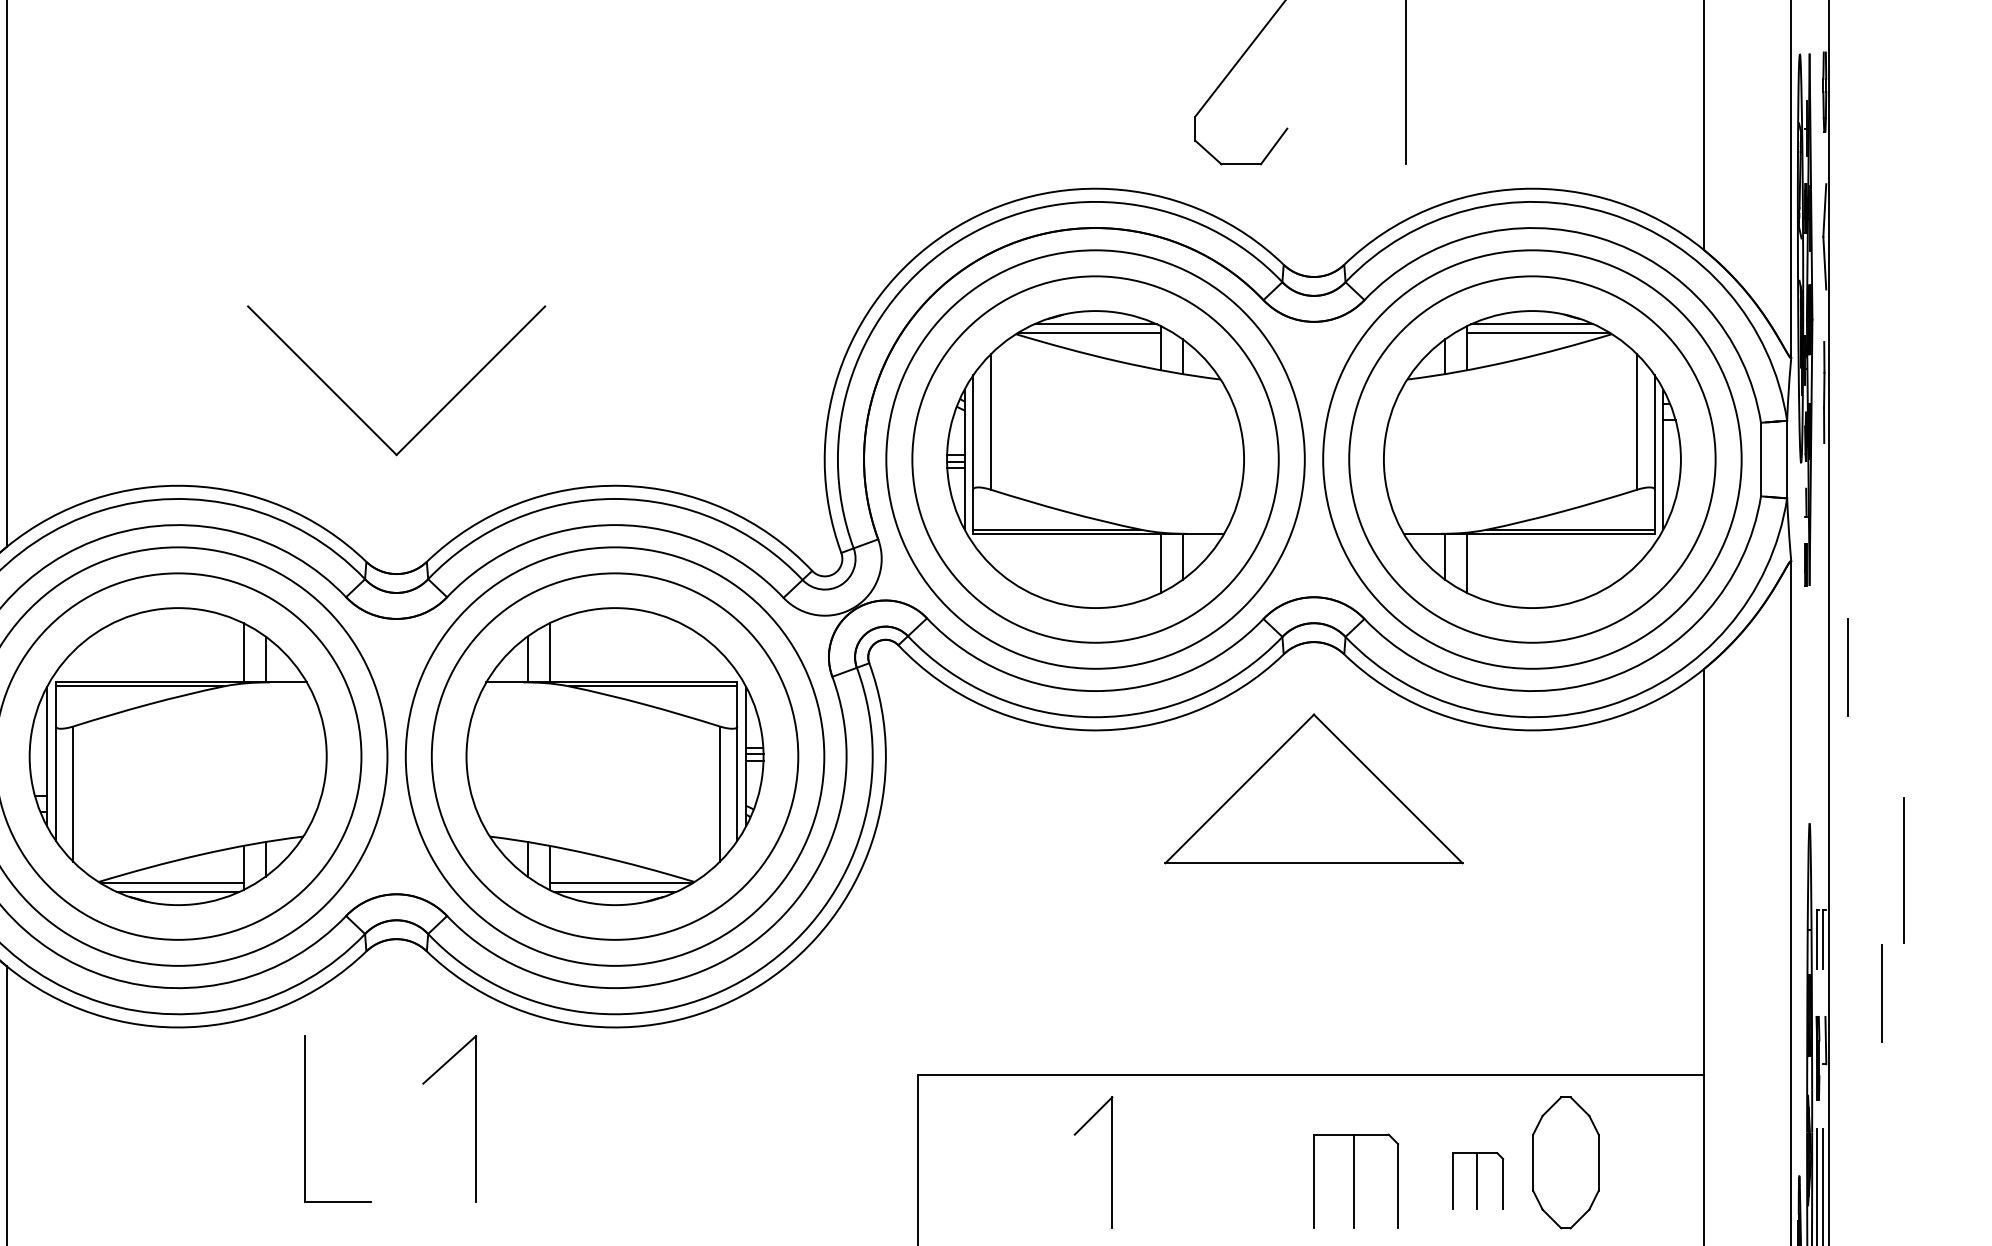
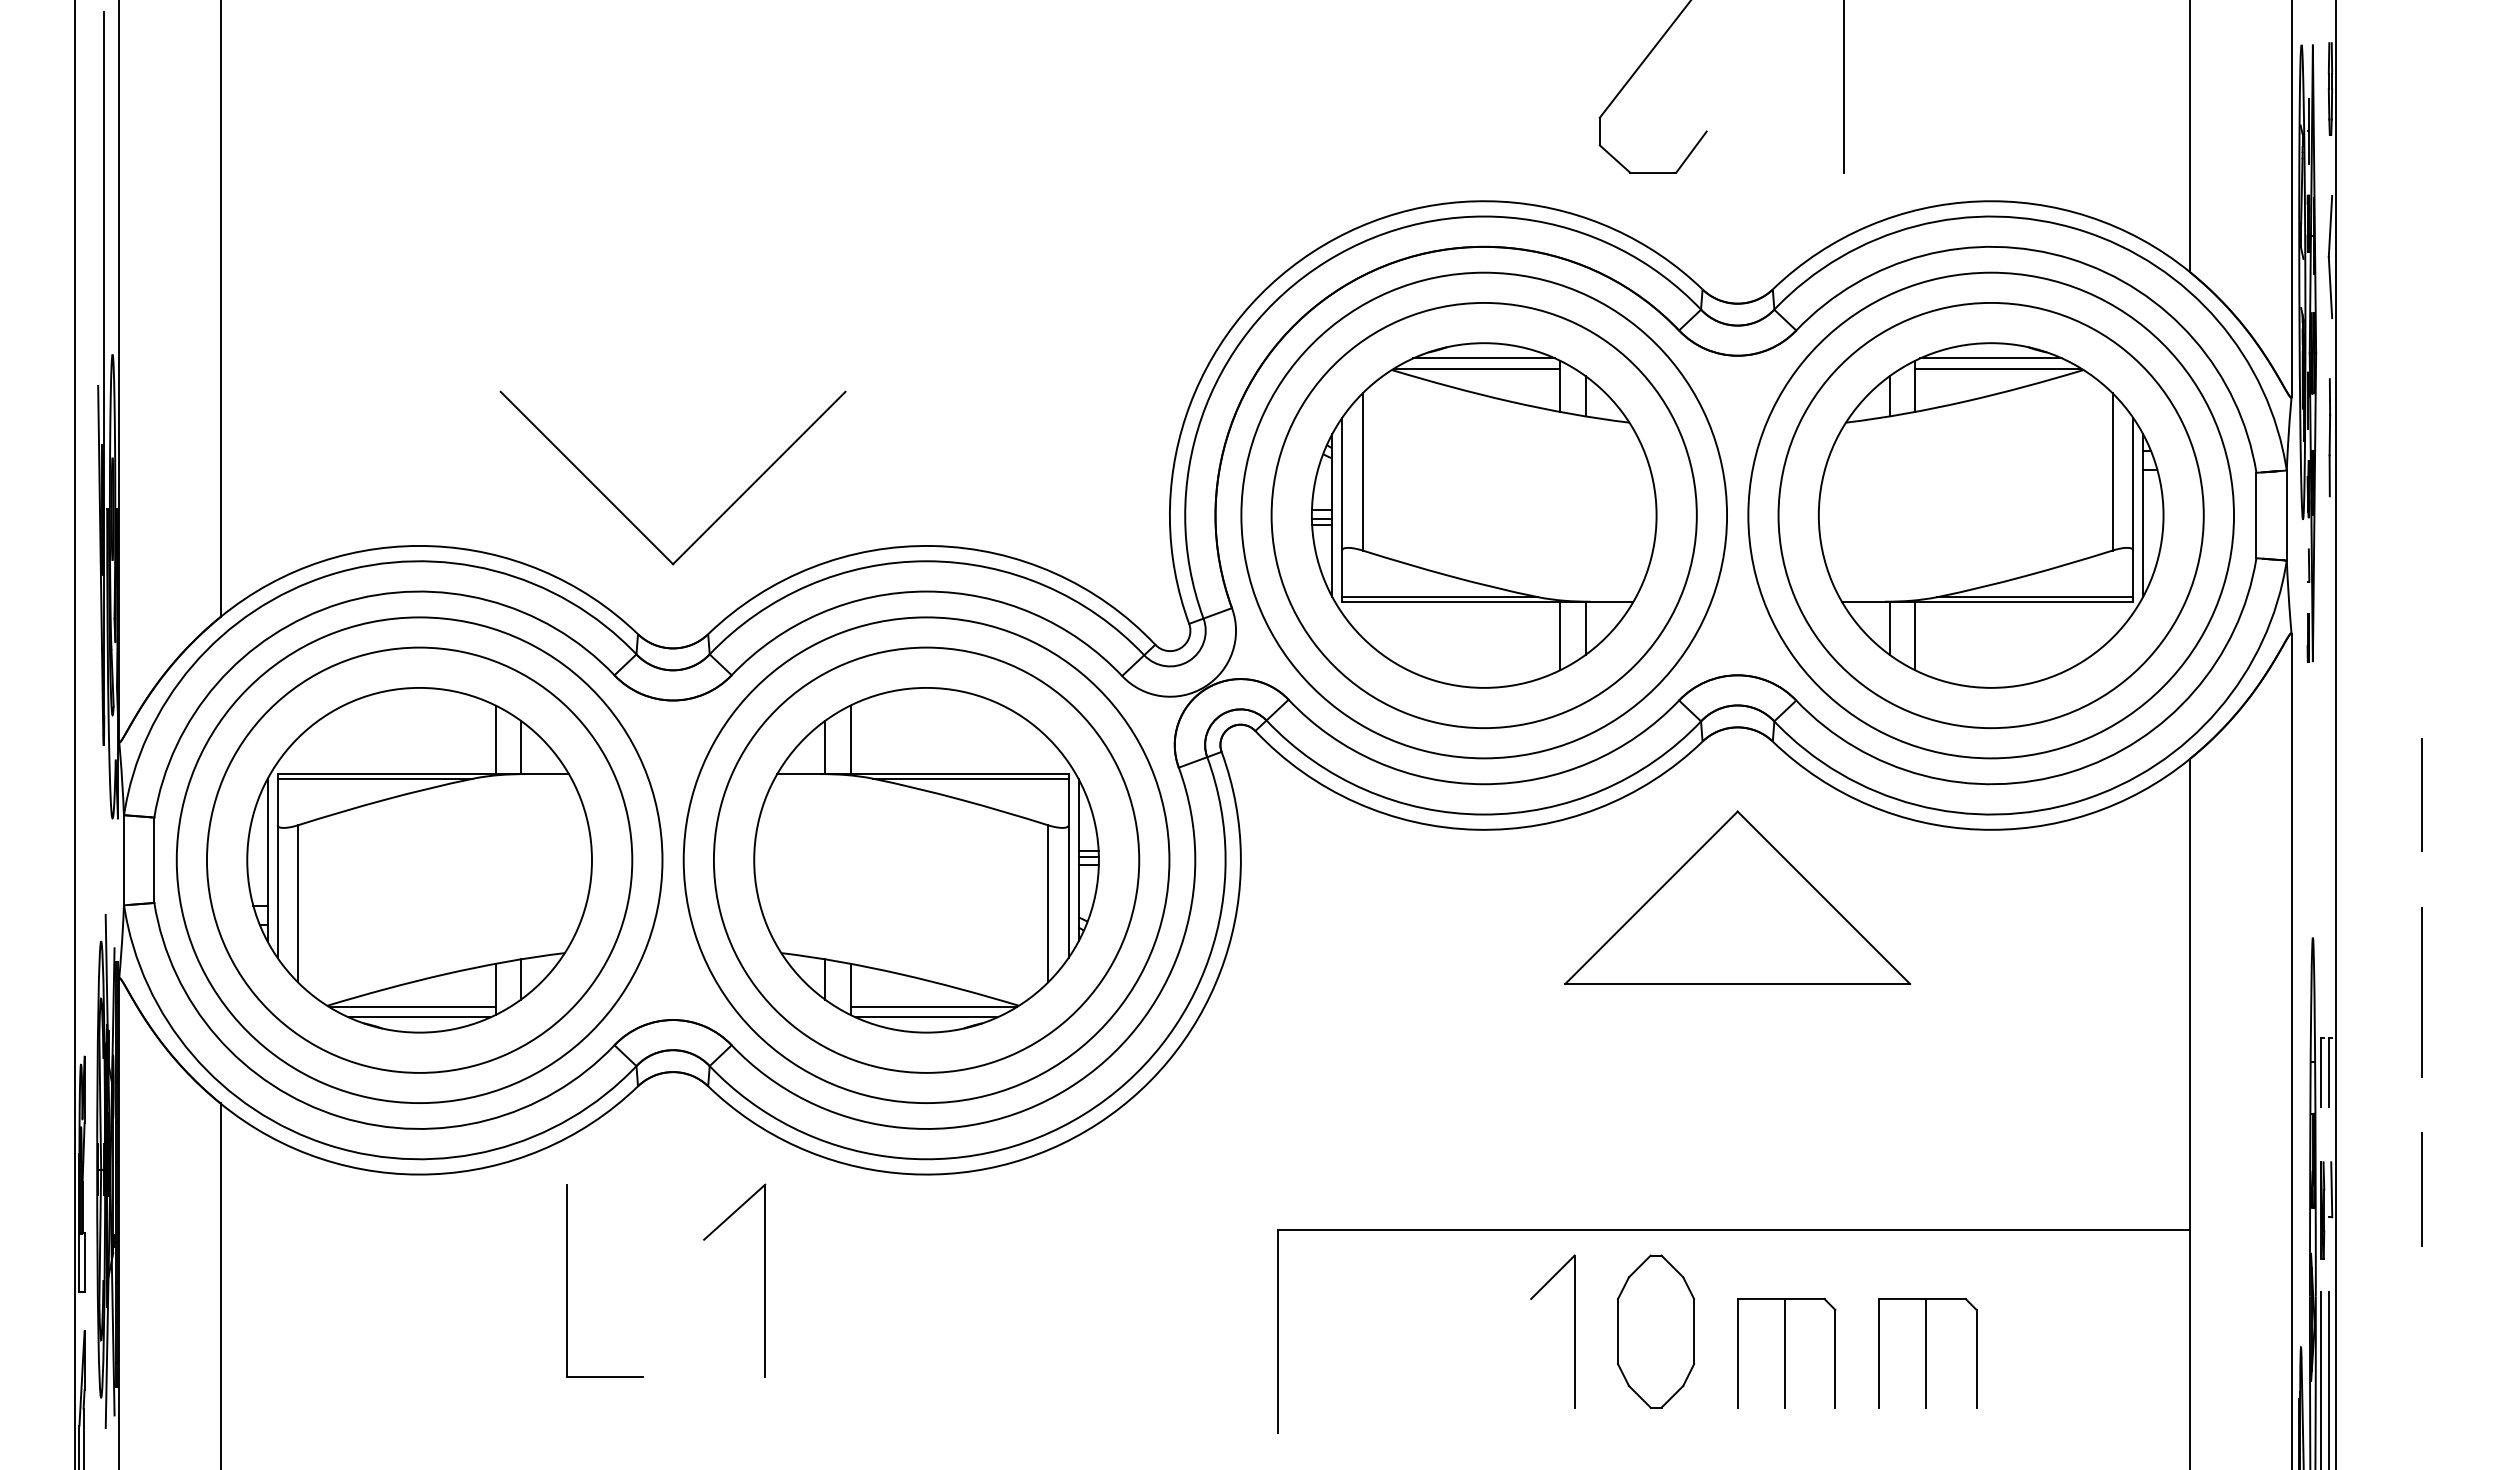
part: (359, 416) -> (629, 519), moved
line: (1847, 667) -> (2421, 794), moved
line: (1881, 993) -> (2421, 1189), moved
part: (1112, 1162) -> (1574, 1331), moved
part: (1566, 1162) -> (1656, 1331), moved
part: (1477, 1180) -> (1927, 1352), size x1.67

